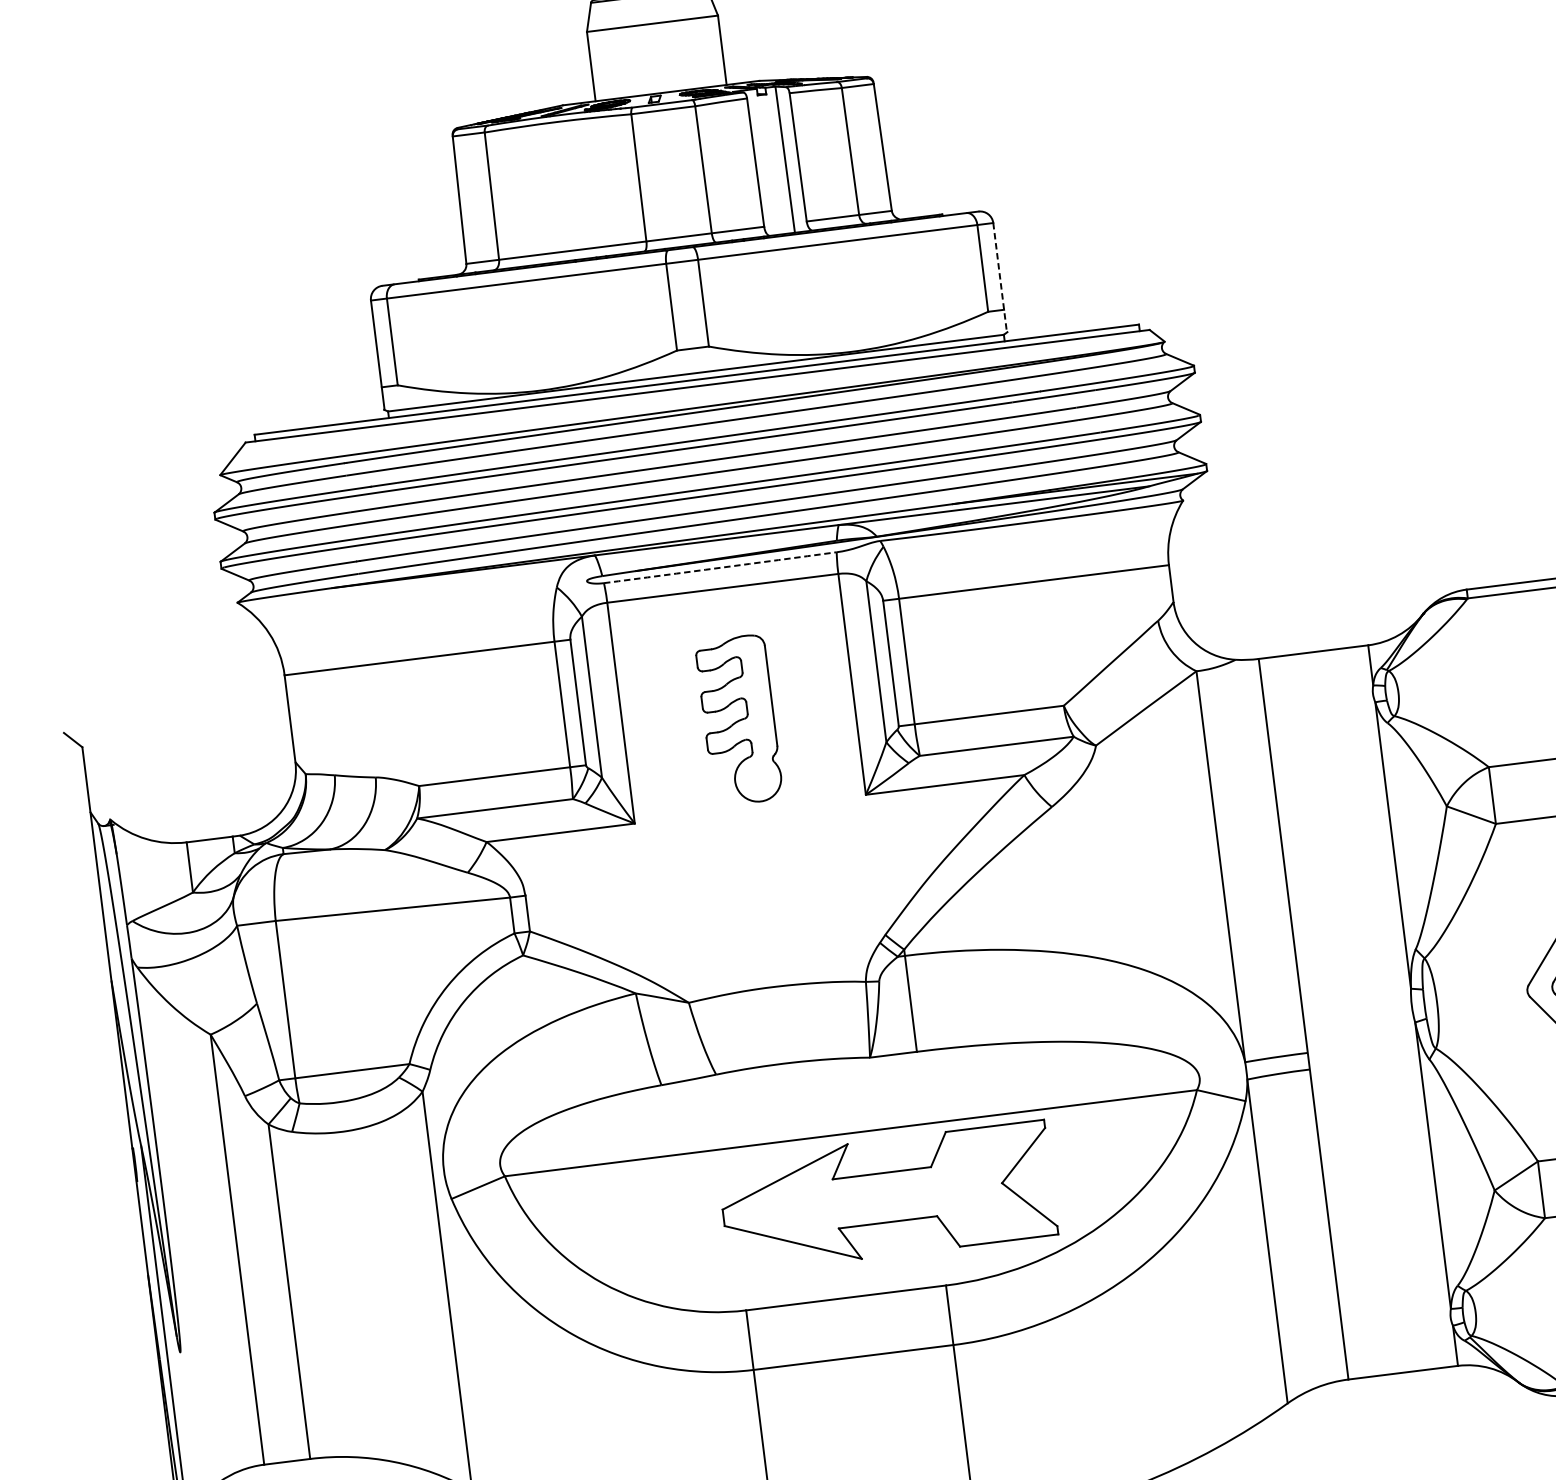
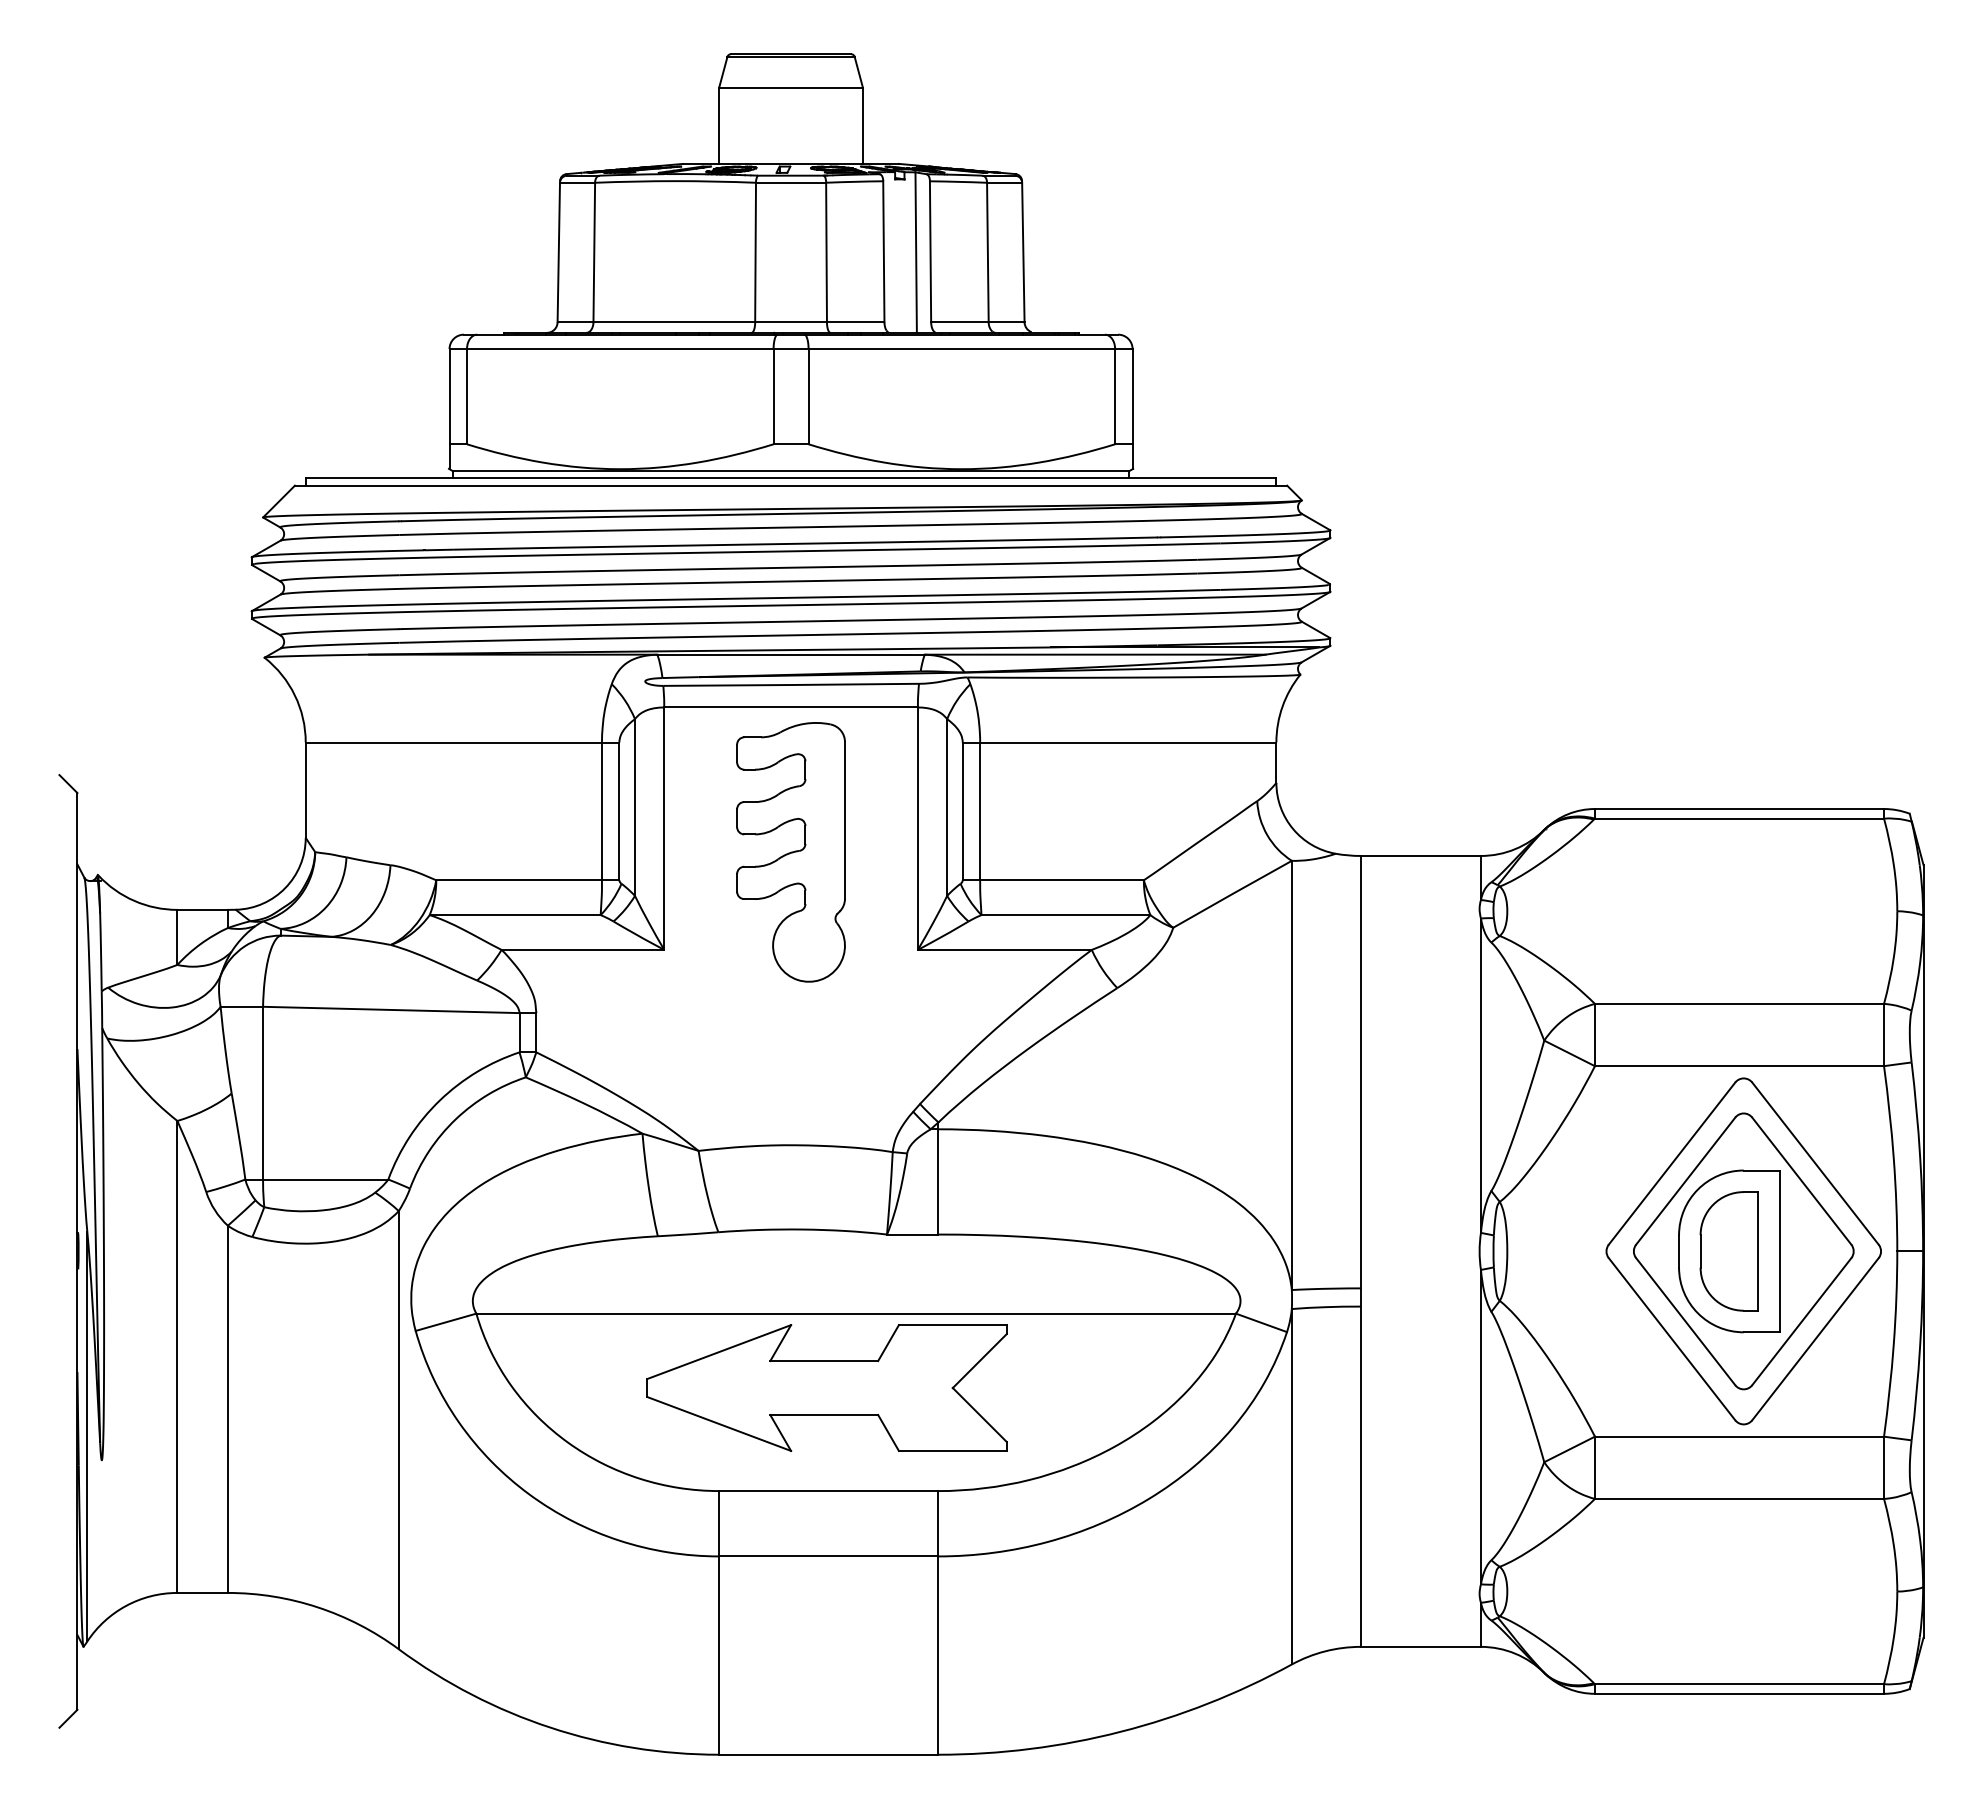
line: (1000, 278) -> (1132, 409), dashed -> solid
arc: (720, 567) -> (791, 684), dashed -> solid
part: (738, 720) -> (790, 852), size x1.43
part: (886, 1197) -> (826, 1387), moved

